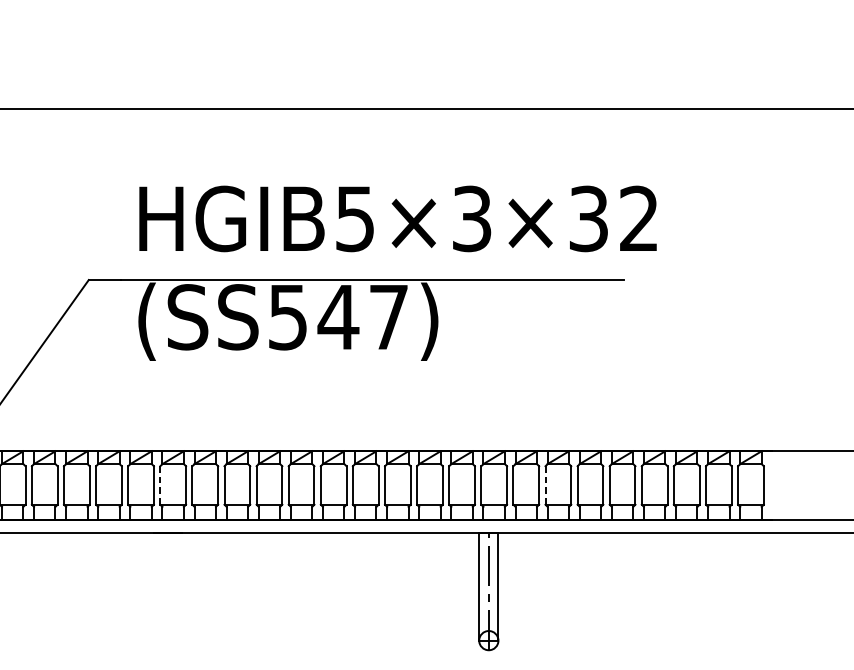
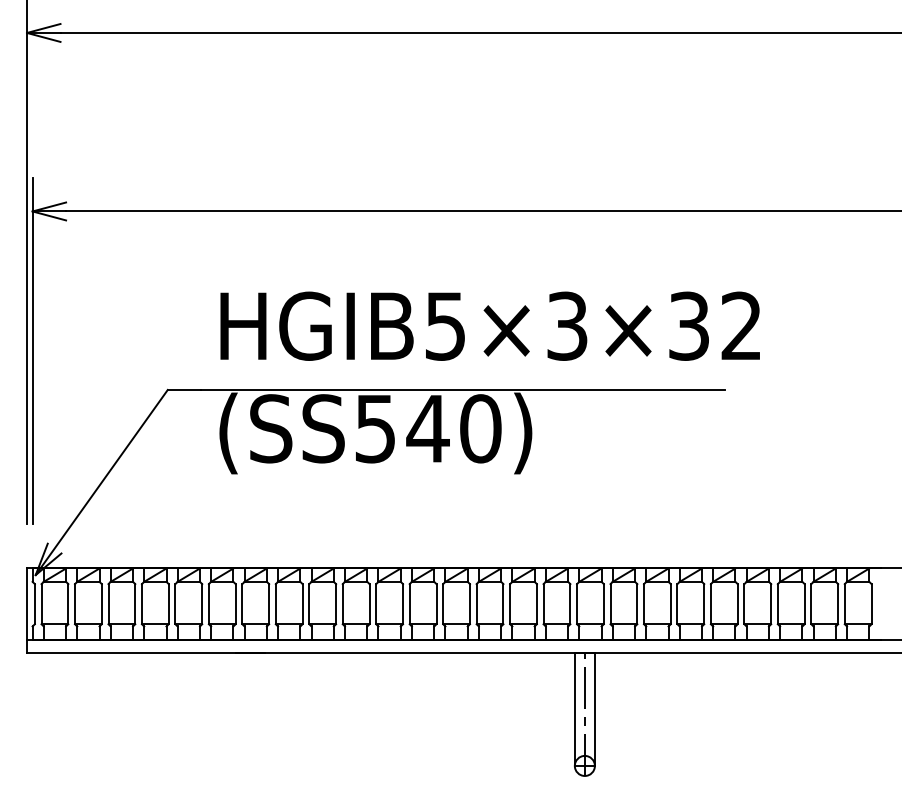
text: (388, 316) -> (480, 428), (SS547) -> (SS540)
line: (160, 485) -> (242, 604), dashed -> solid
line: (546, 485) -> (644, 604), dashed -> solid

